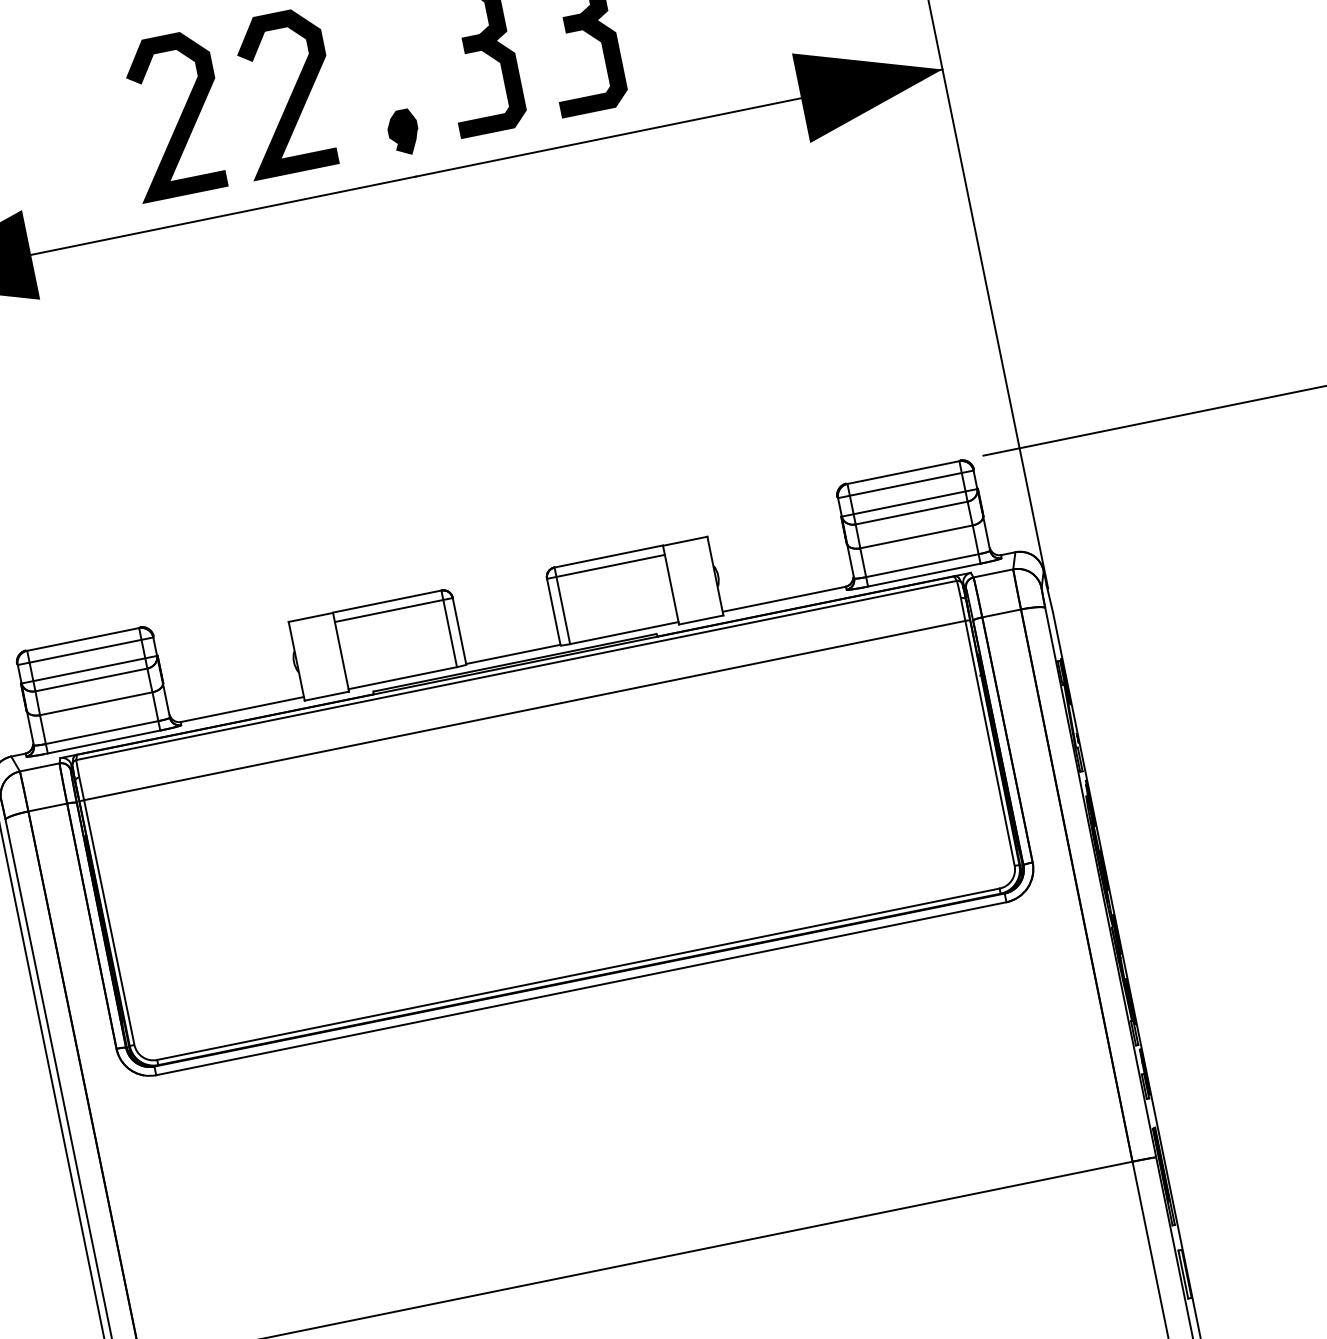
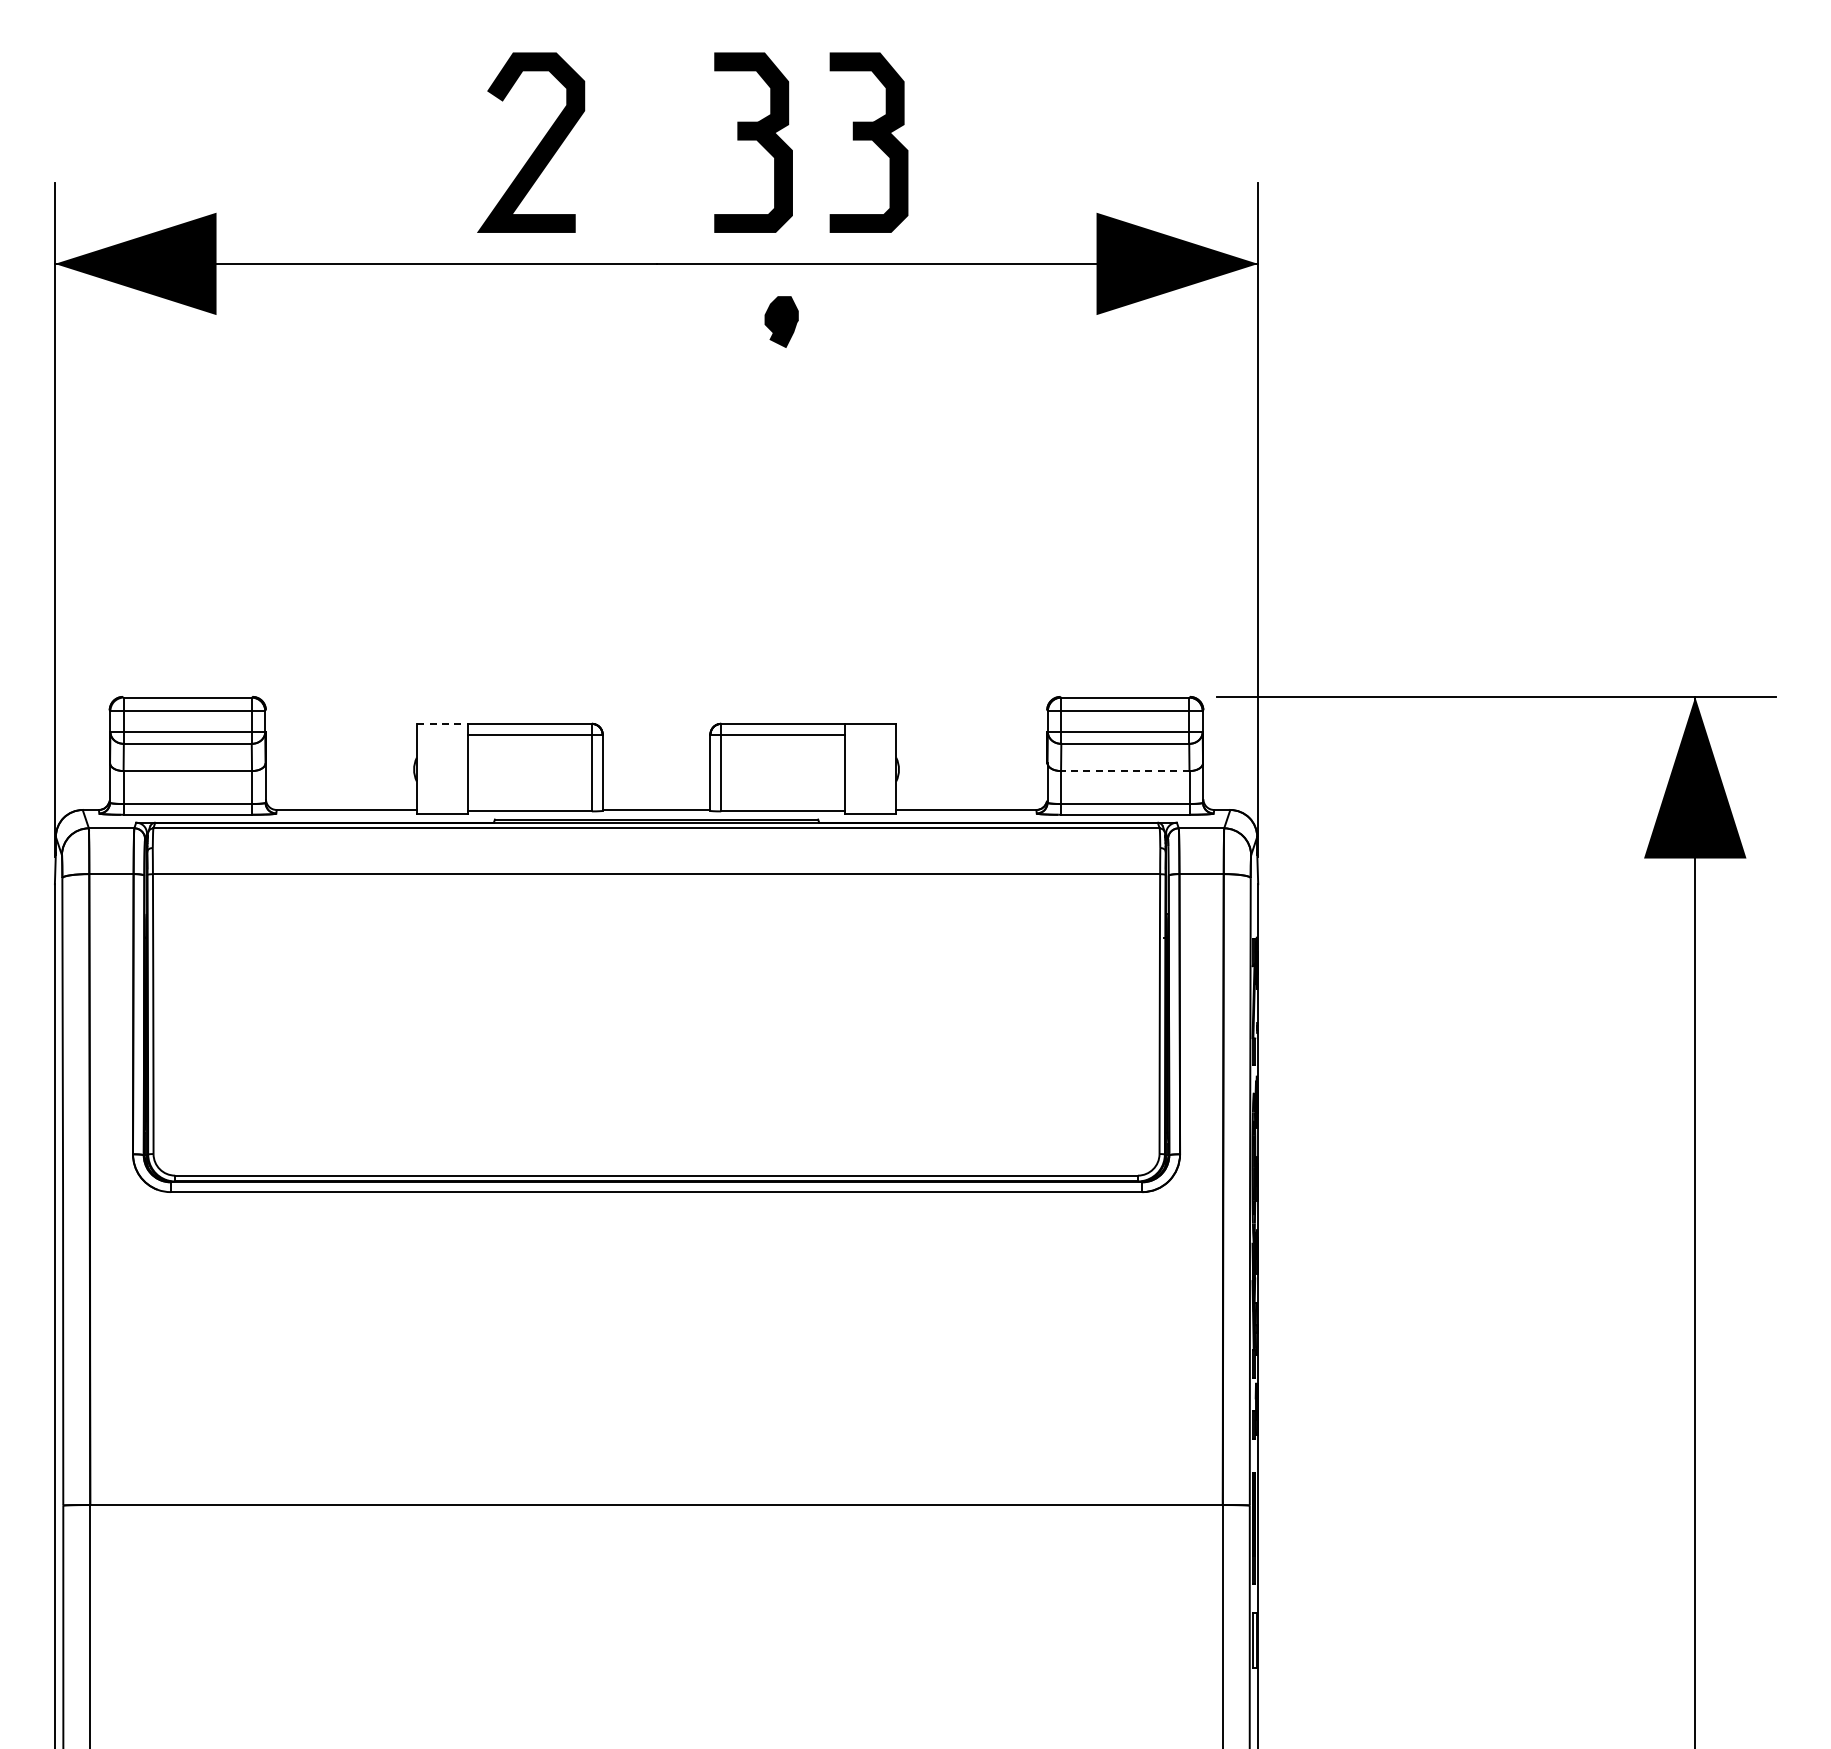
curve: (179, 118) -> (409, 147), removed
part: (403, 132) -> (781, 321), moved
line: (915, 537) -> (1124, 771), solid -> dashed
line: (311, 617) -> (443, 724), solid -> dashed

